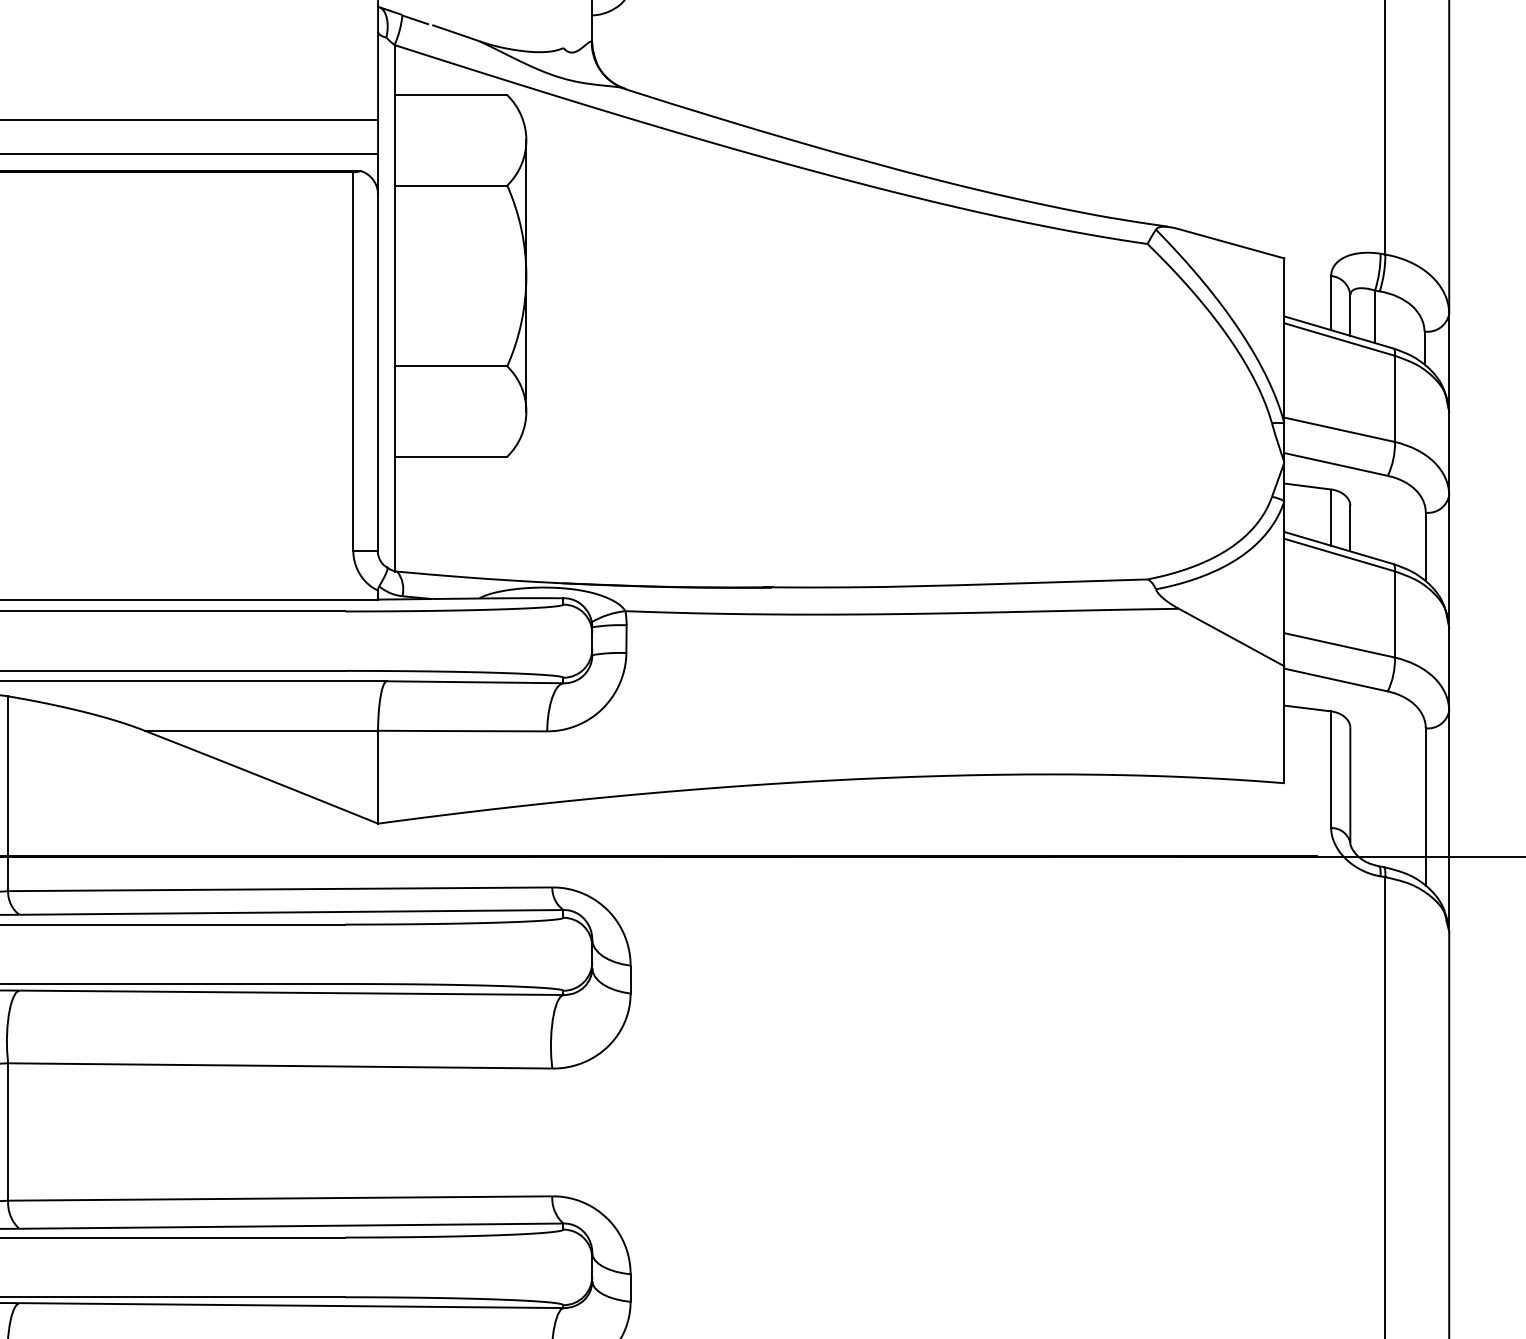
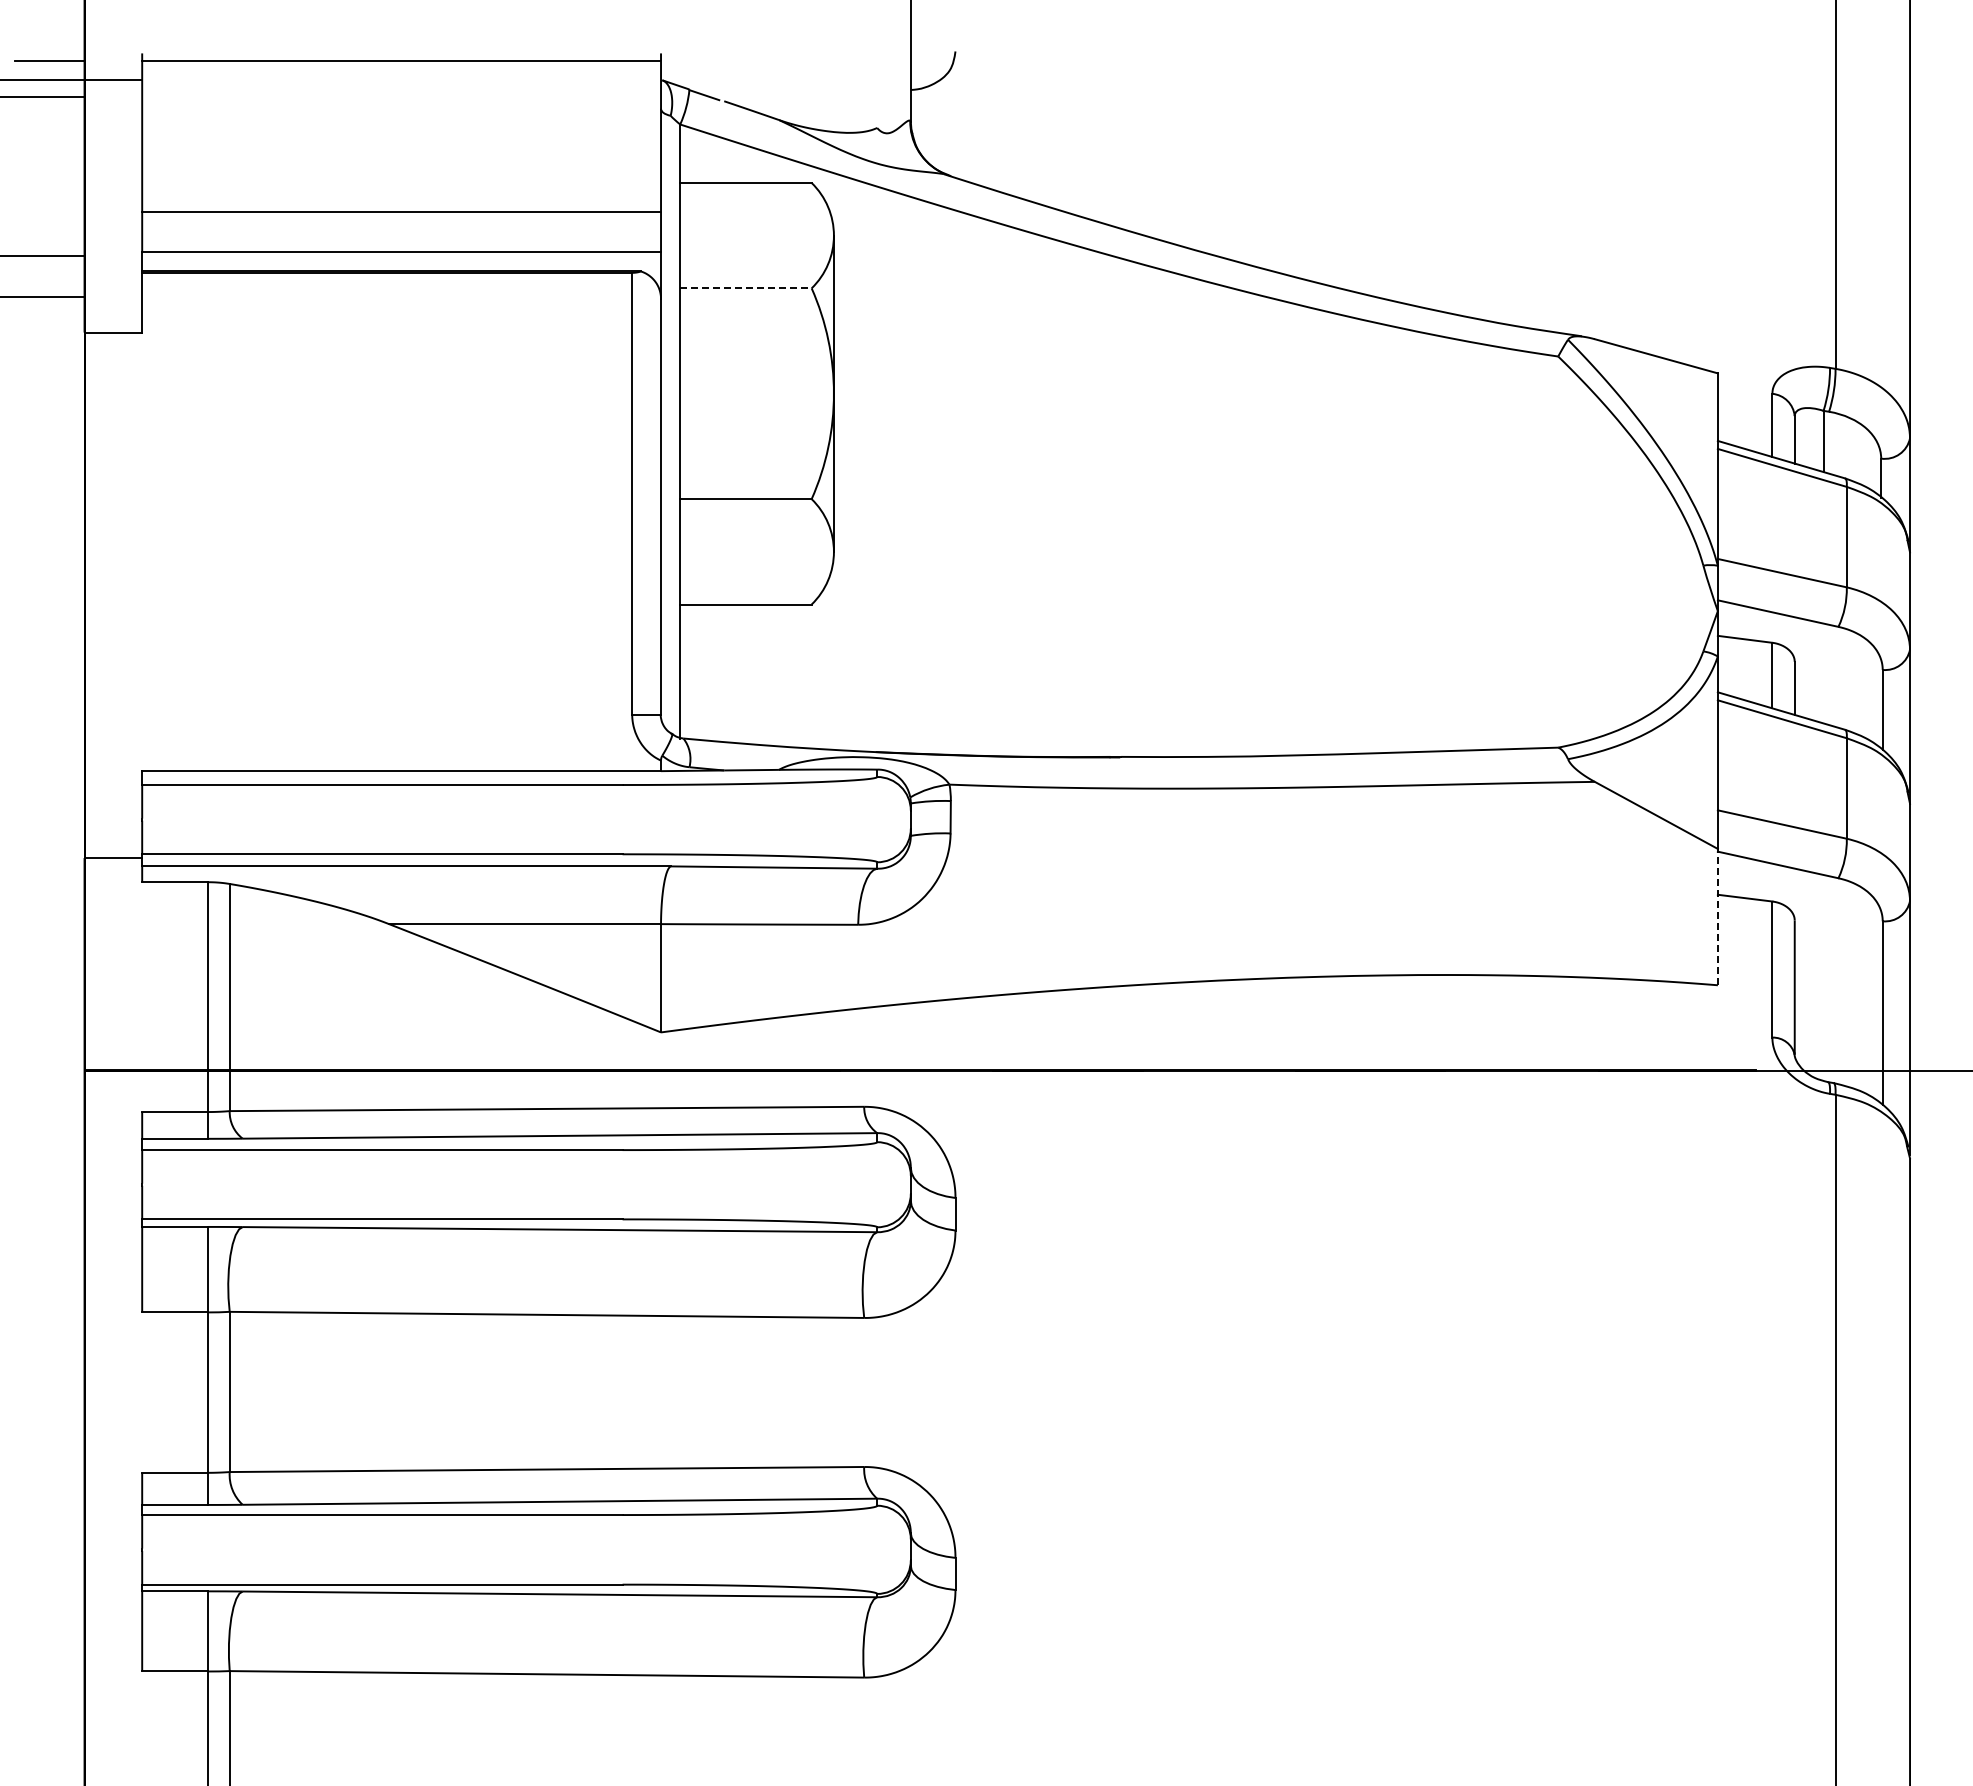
line: (450, 185) -> (745, 288), solid -> dashed
line: (1284, 724) -> (1717, 916), solid -> dashed

